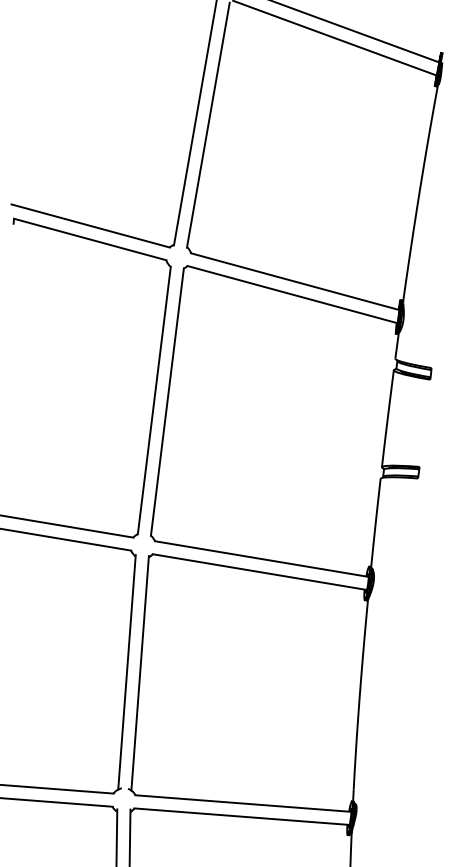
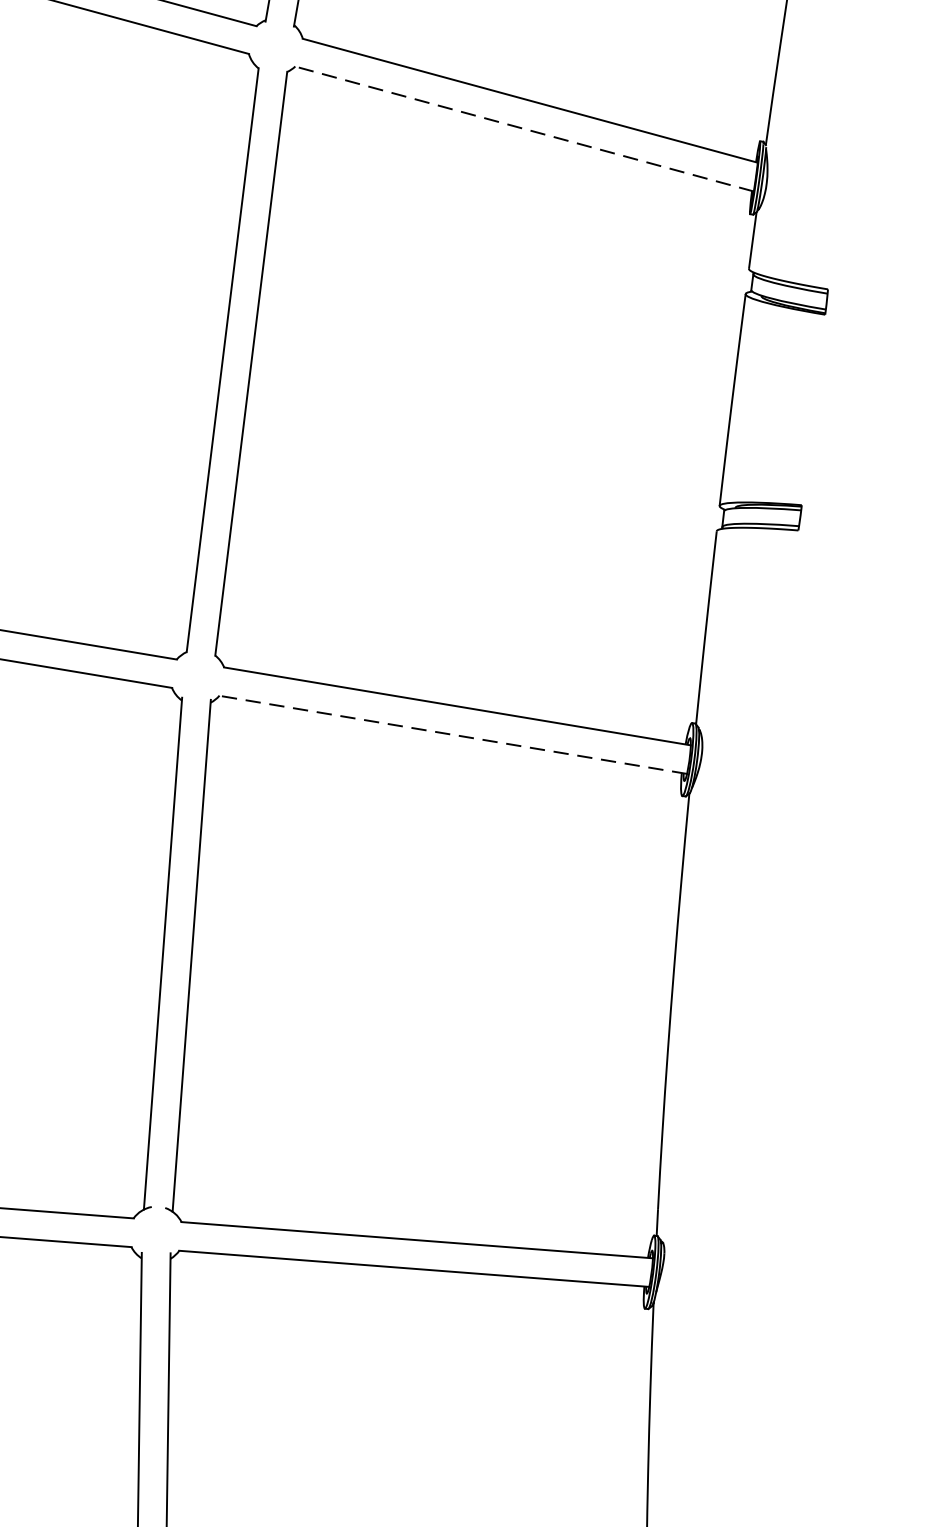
line: (292, 294) -> (524, 128), solid -> dashed
line: (259, 572) -> (452, 735), solid -> dashed

